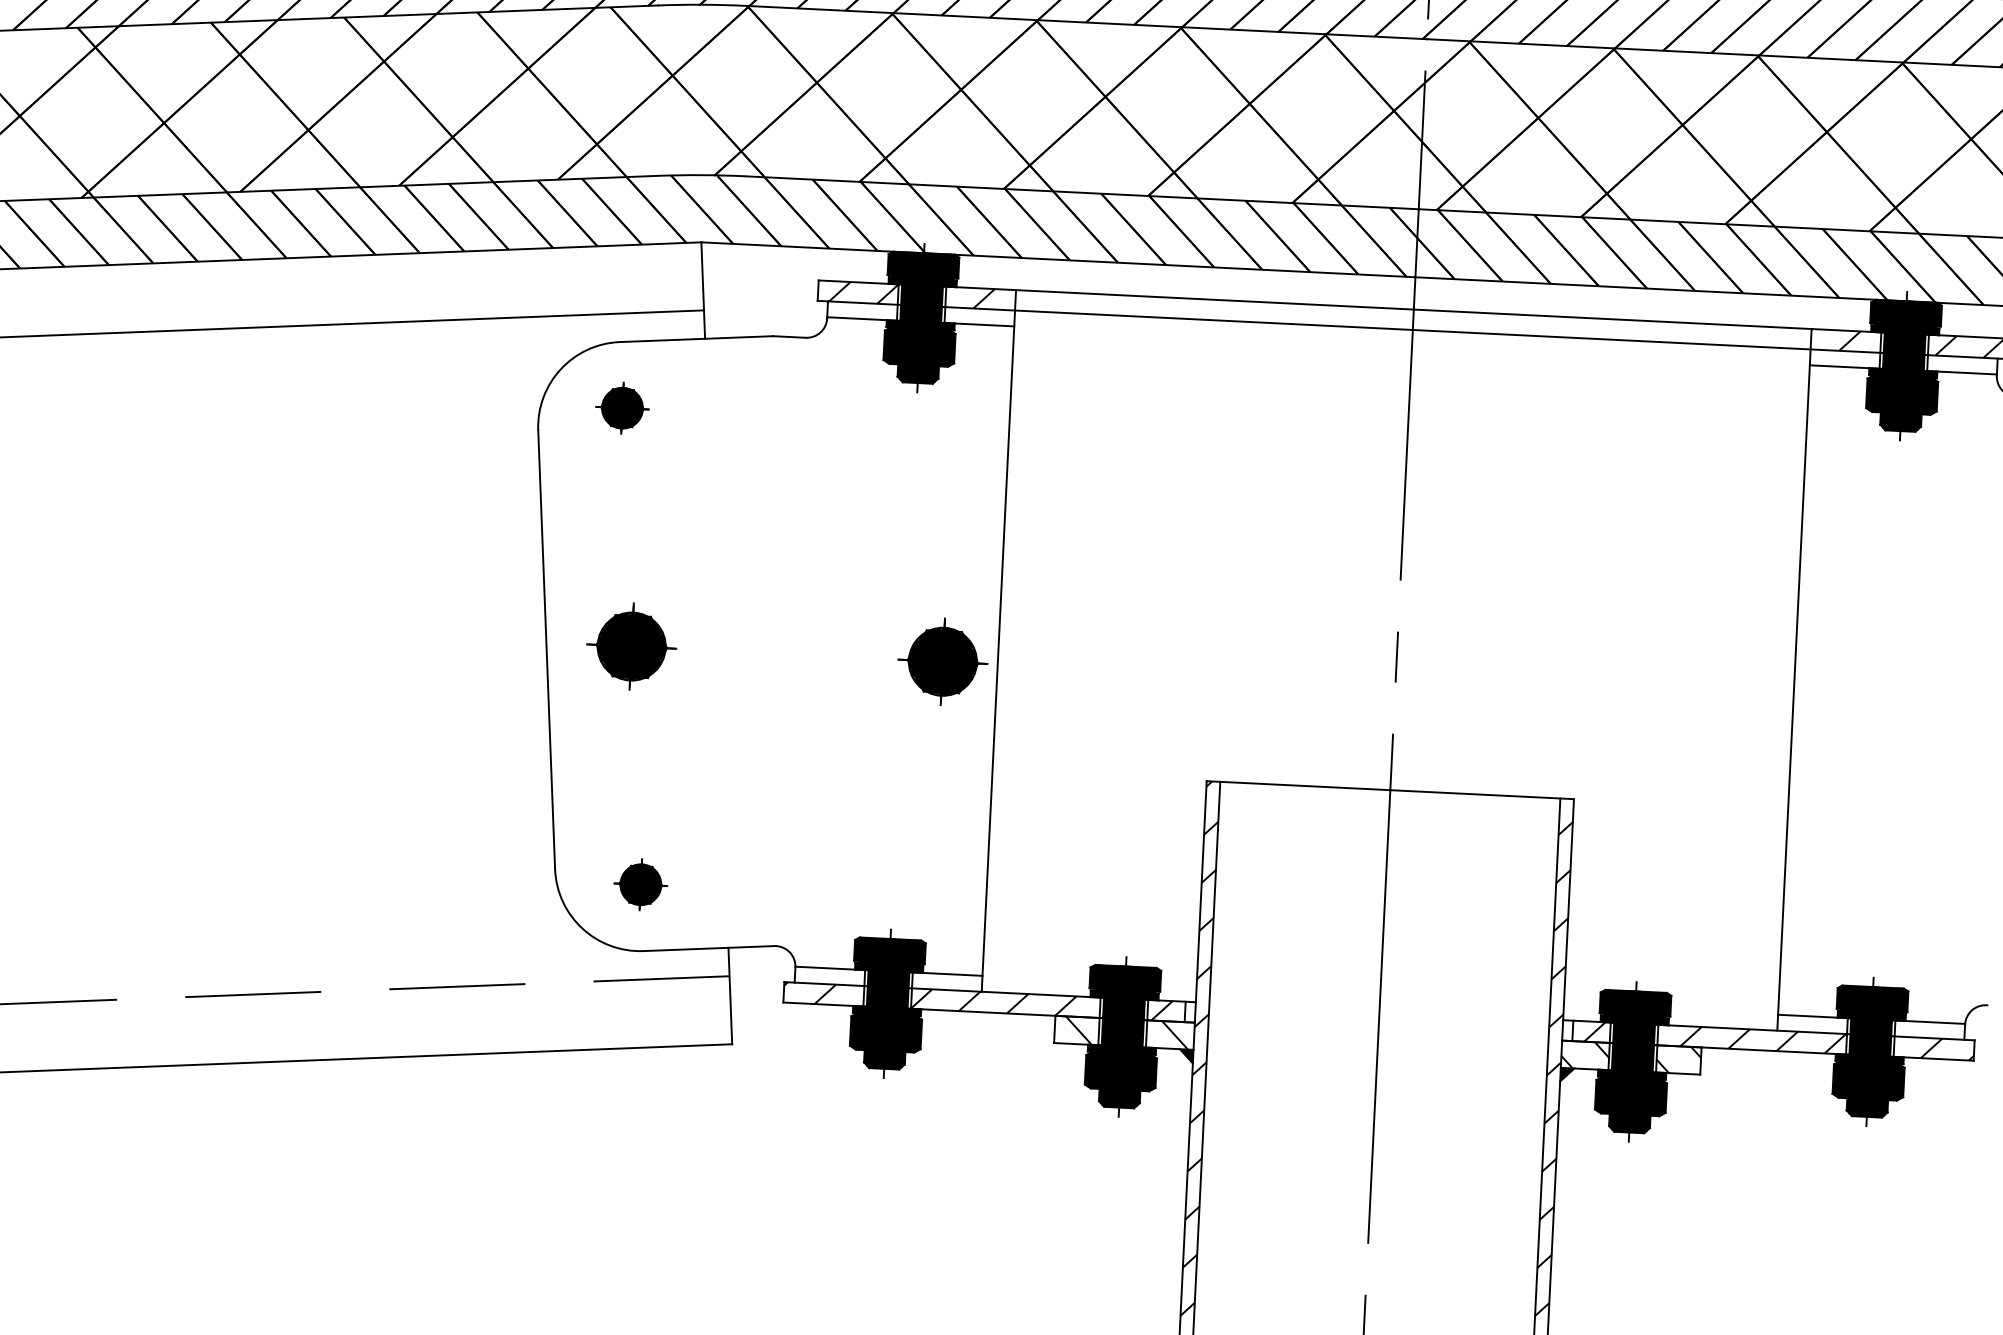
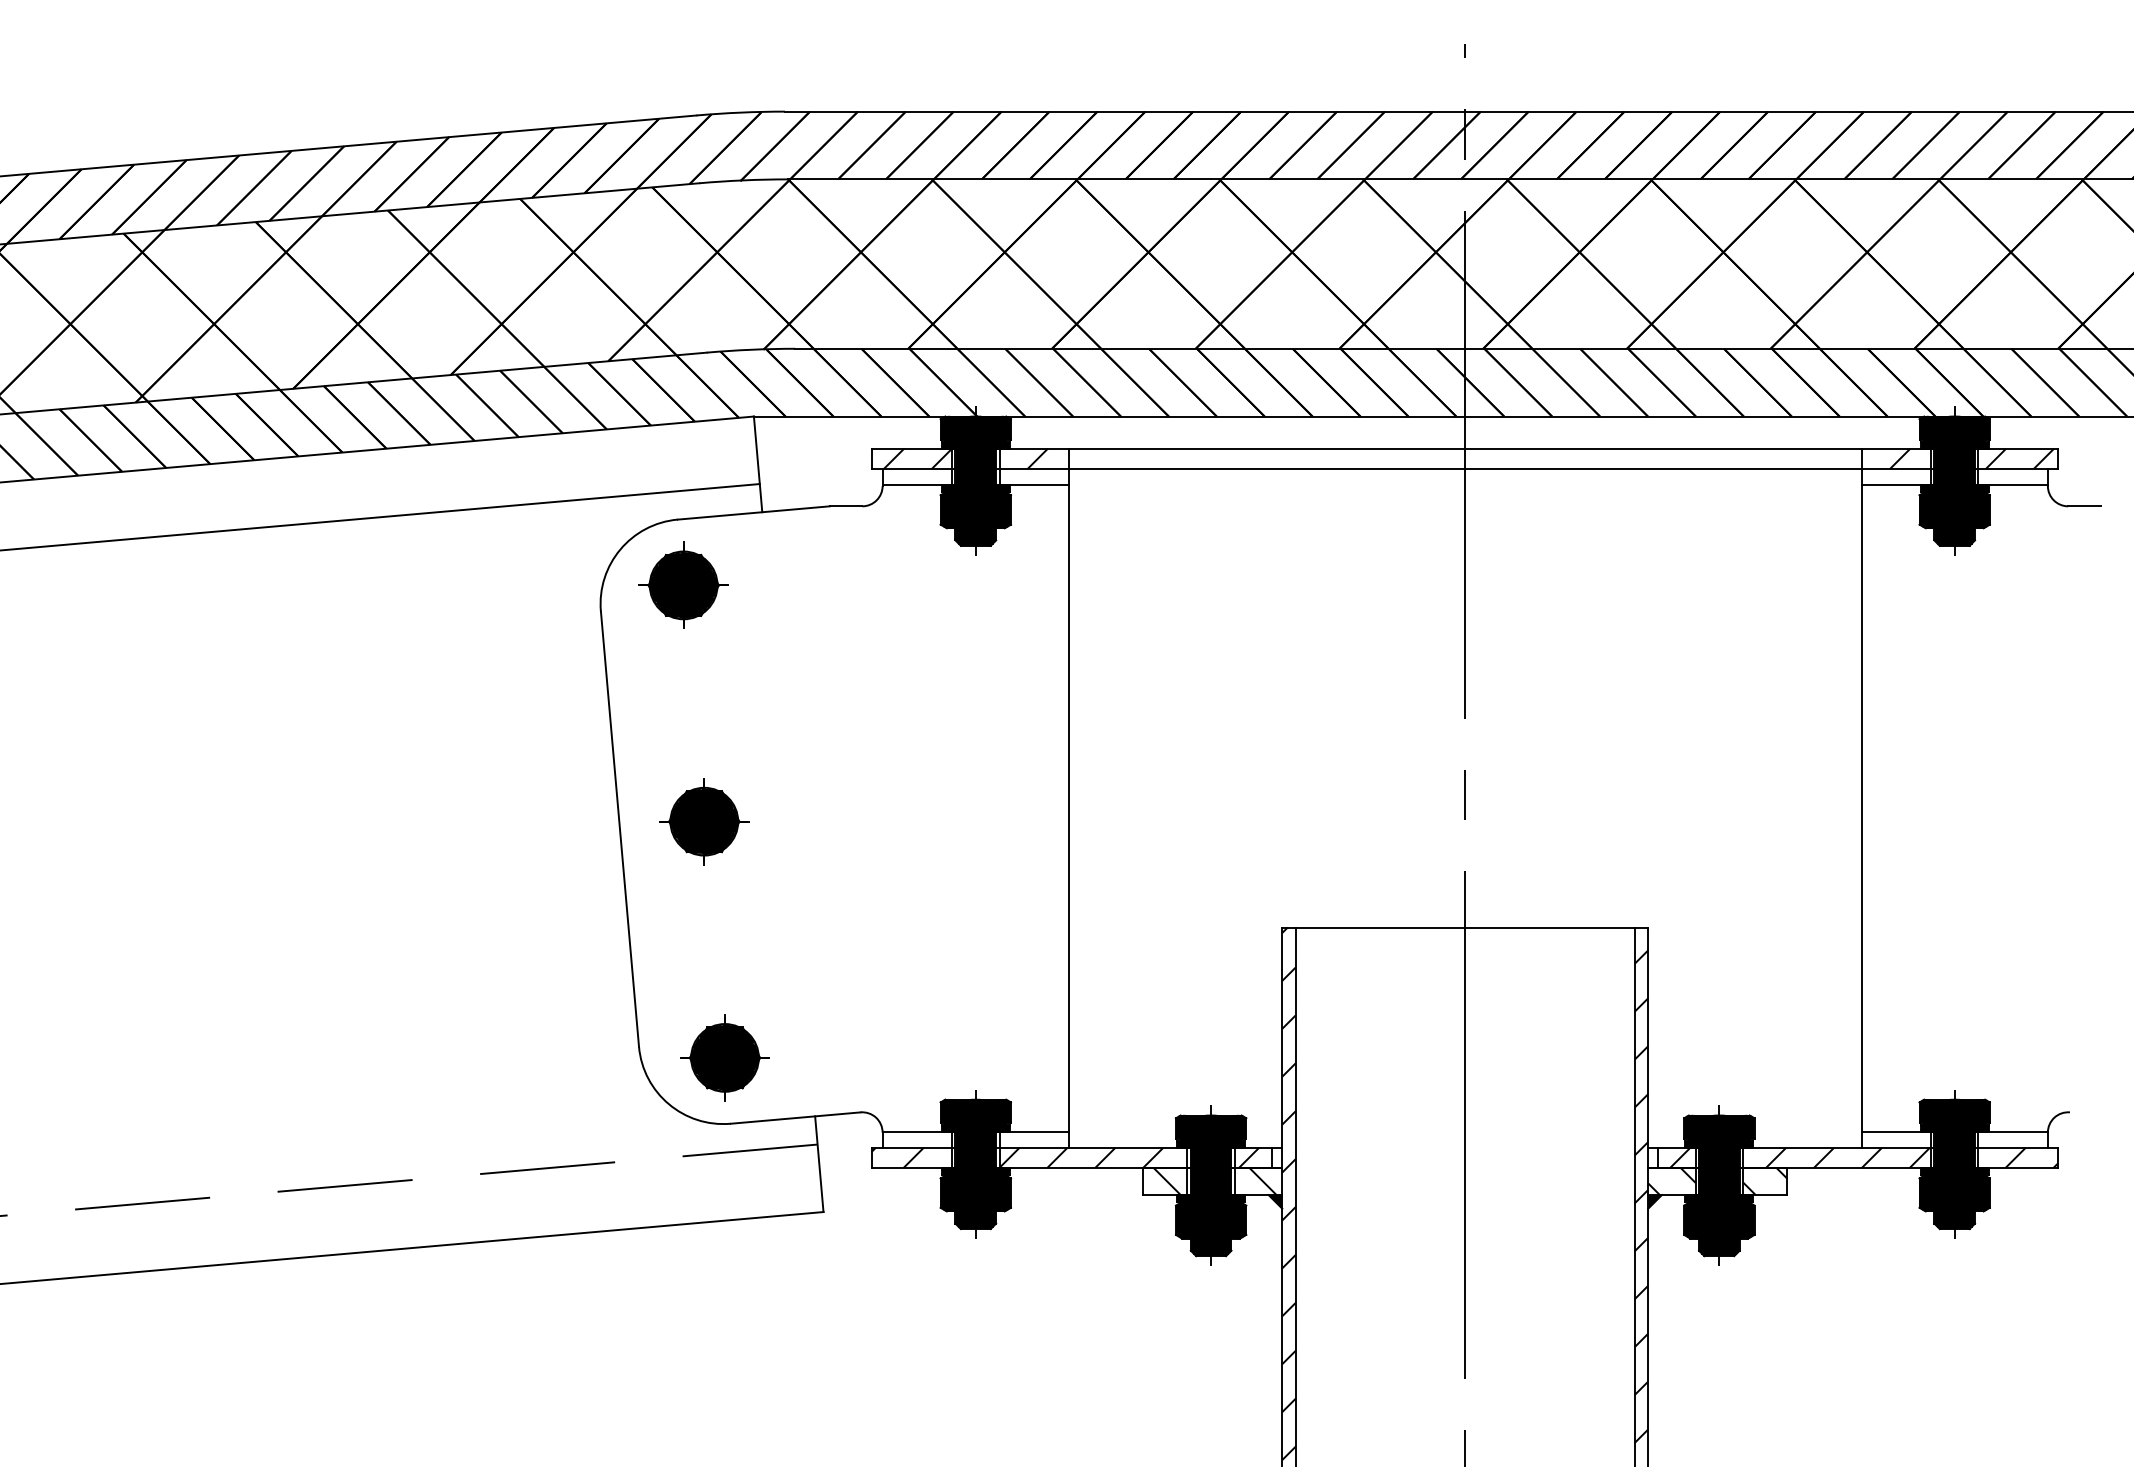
part: (622, 407) -> (683, 584), size x1.67
part: (943, 661) -> (1014, 821), removed
part: (640, 884) -> (724, 1057), size x1.67

